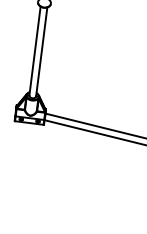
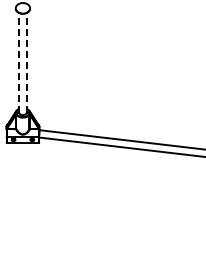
line: (35, 50) -> (19, 62), solid -> dashed
line: (41, 51) -> (26, 62), solid -> dashed

